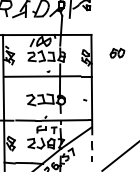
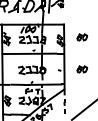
part: (116, 98) -> (81, 69), added

